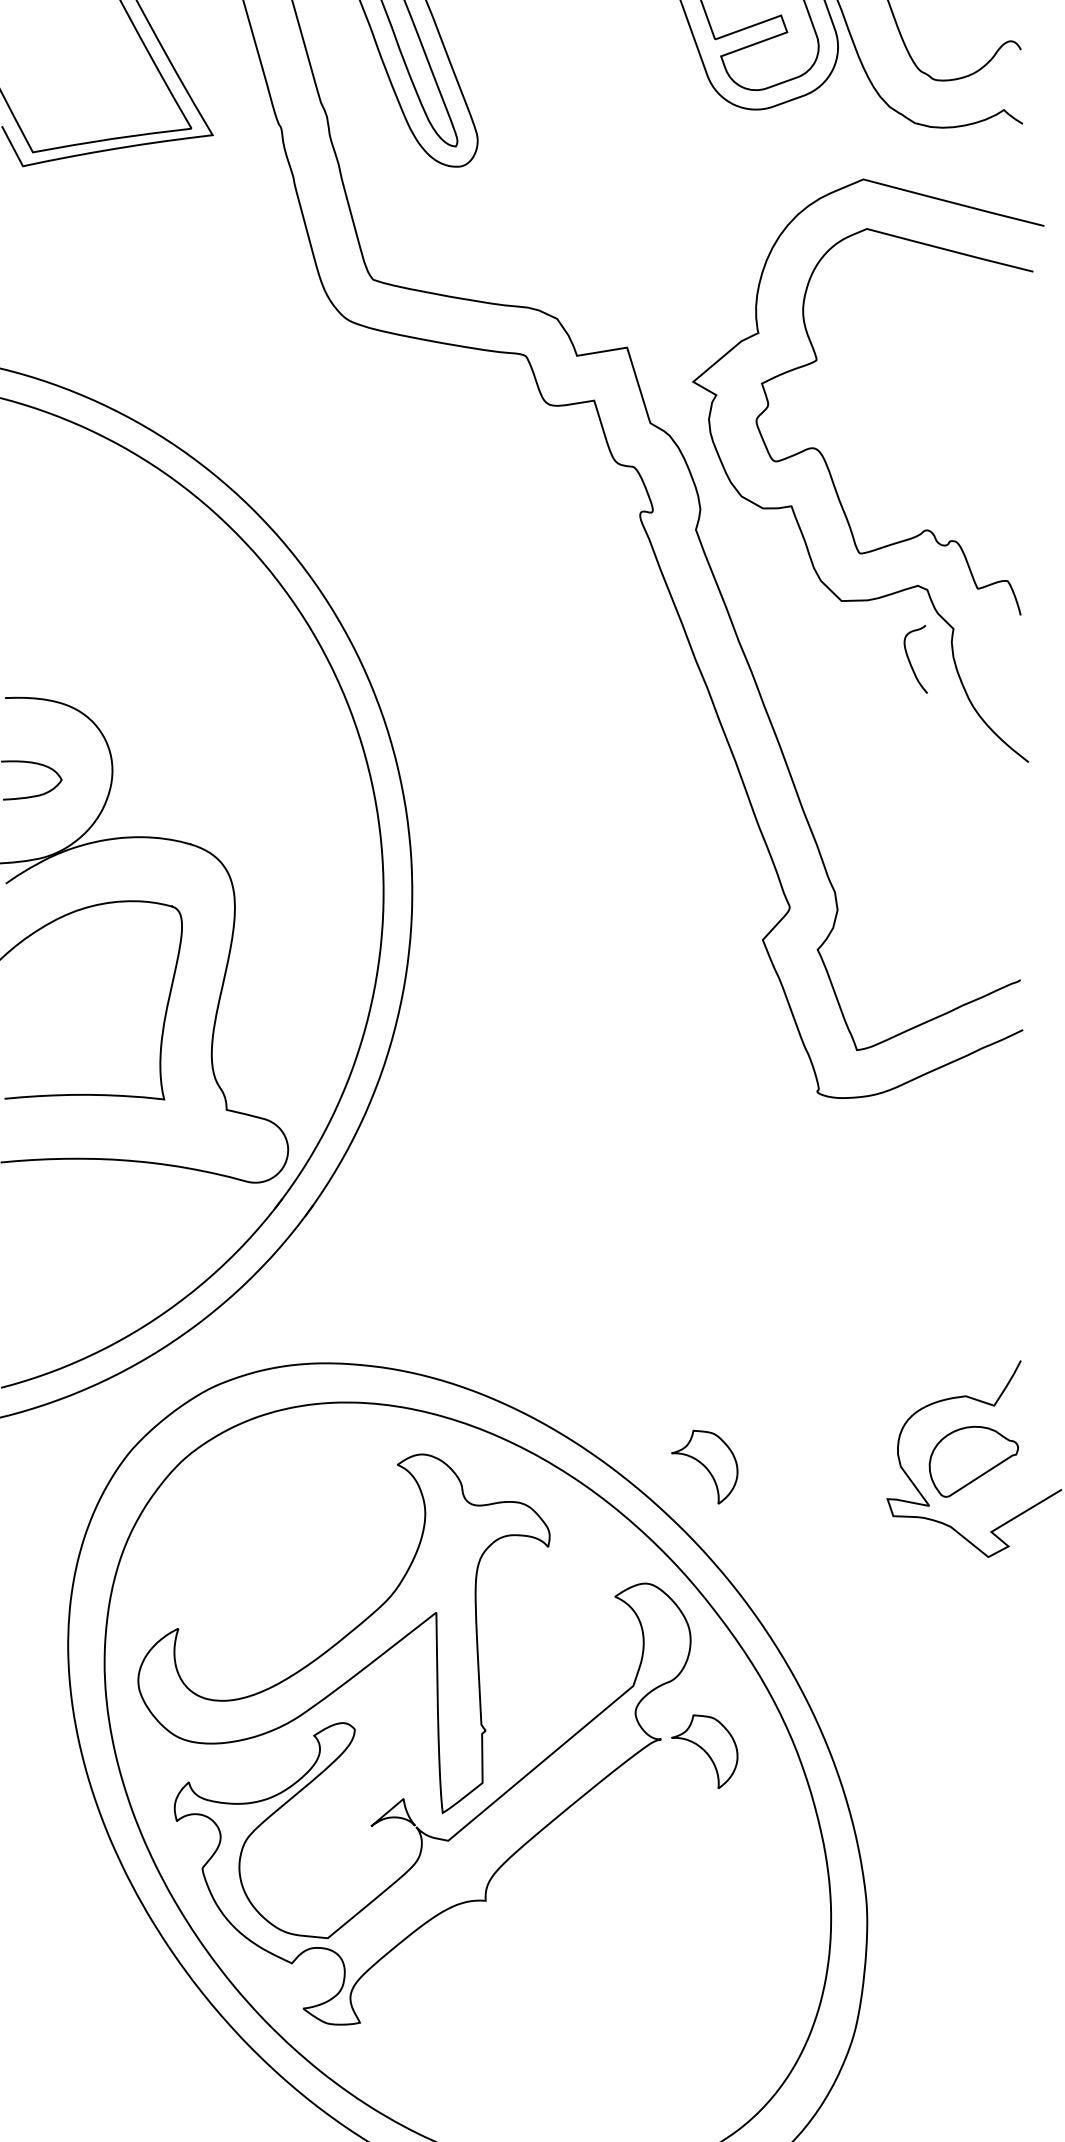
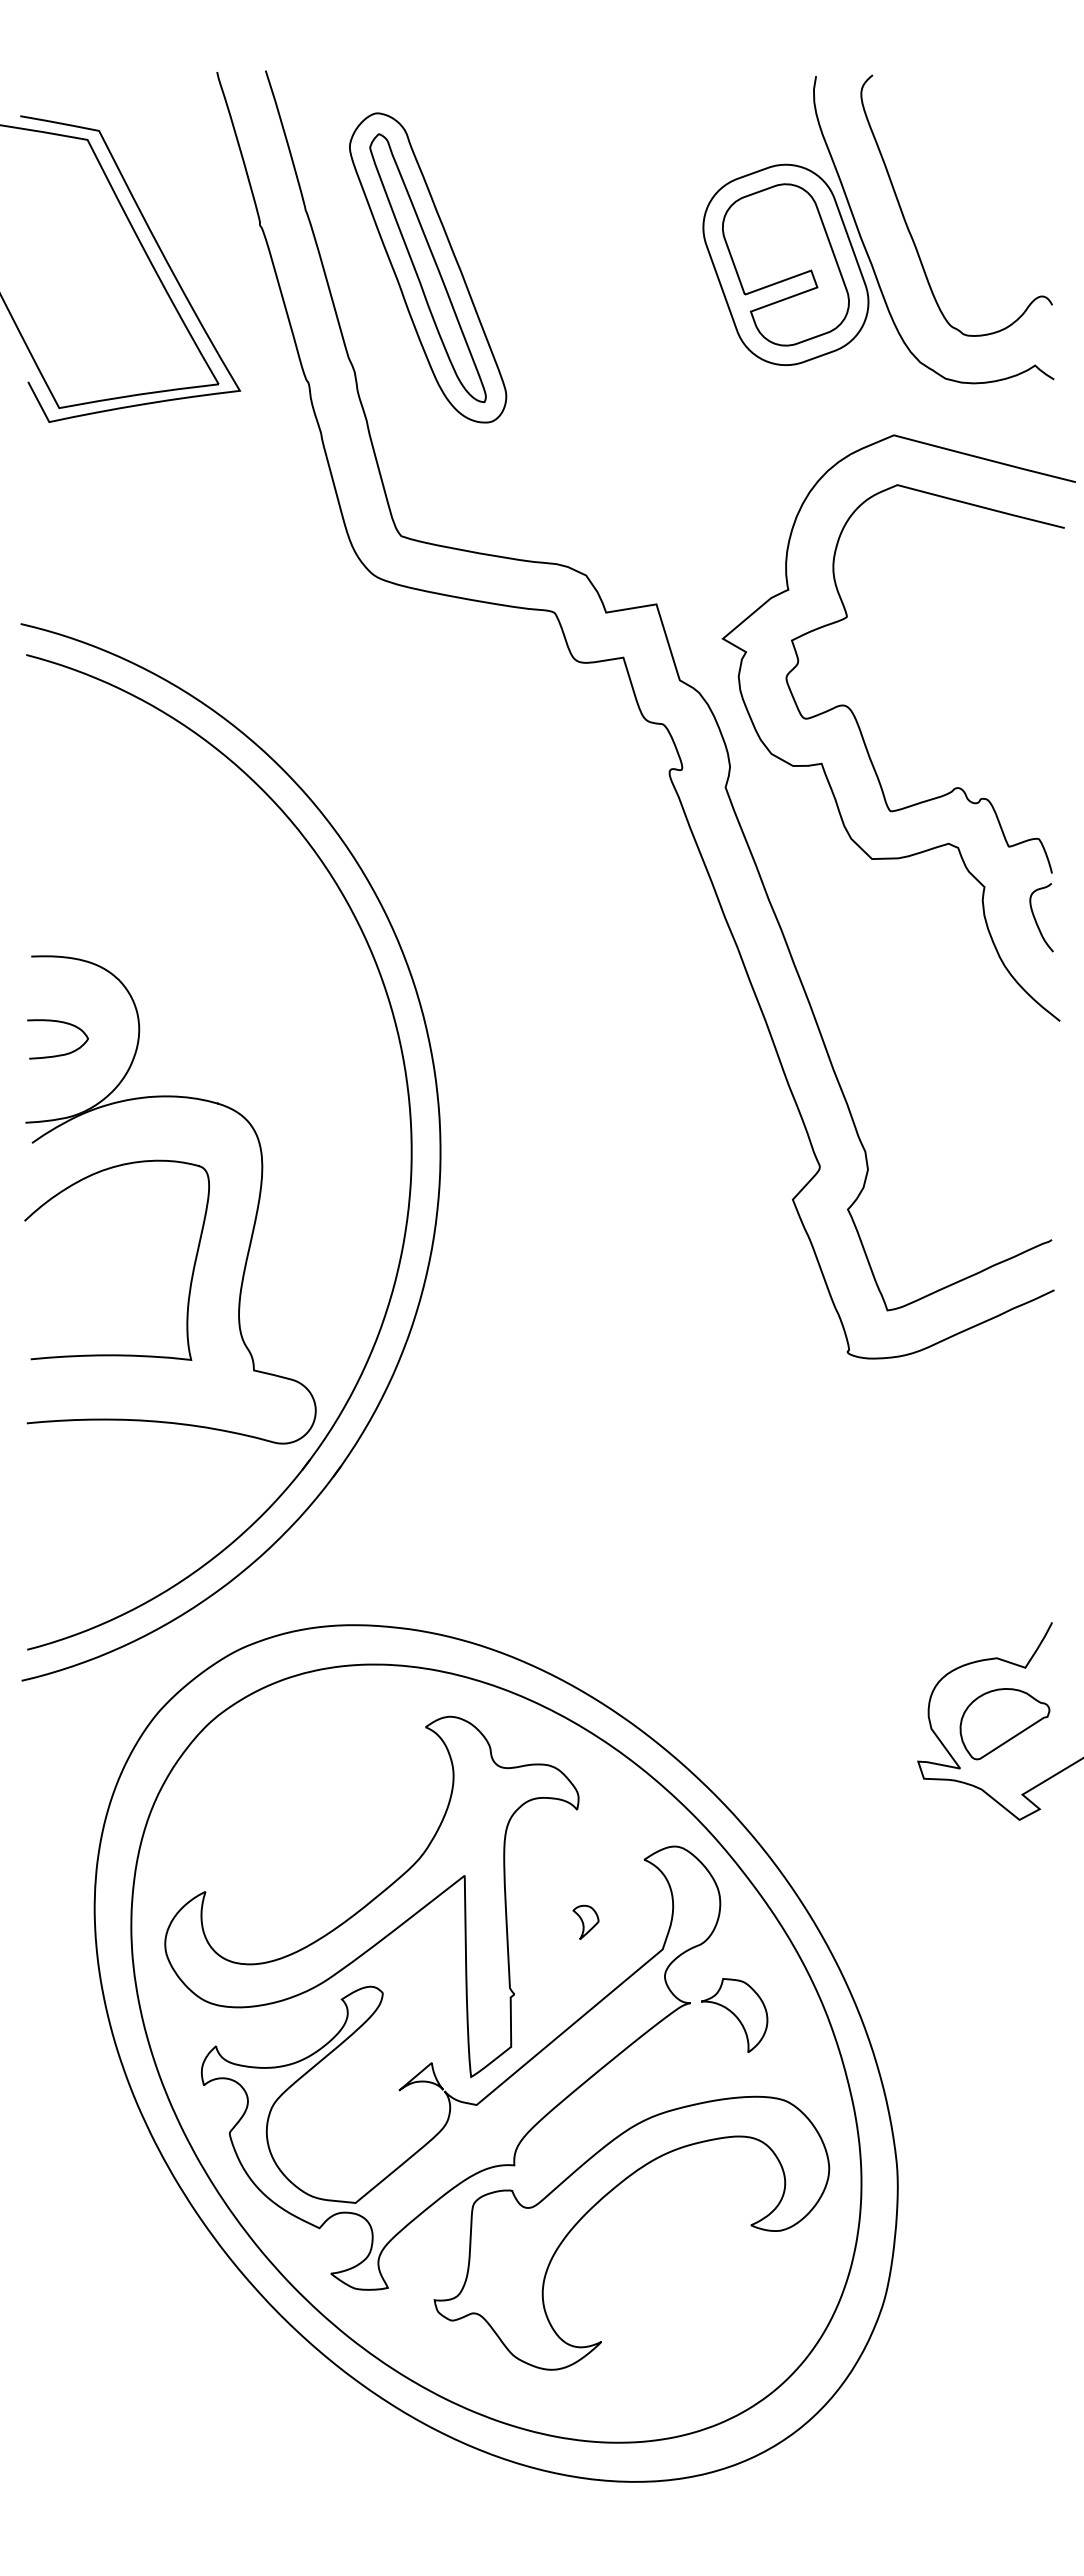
curve: (910, 661) -> (1036, 919), moved
part: (704, 1467) -> (734, 1729), removed
part: (556, 1658) -> (585, 1921), added
part: (571, 1936) -> (600, 2201), added

